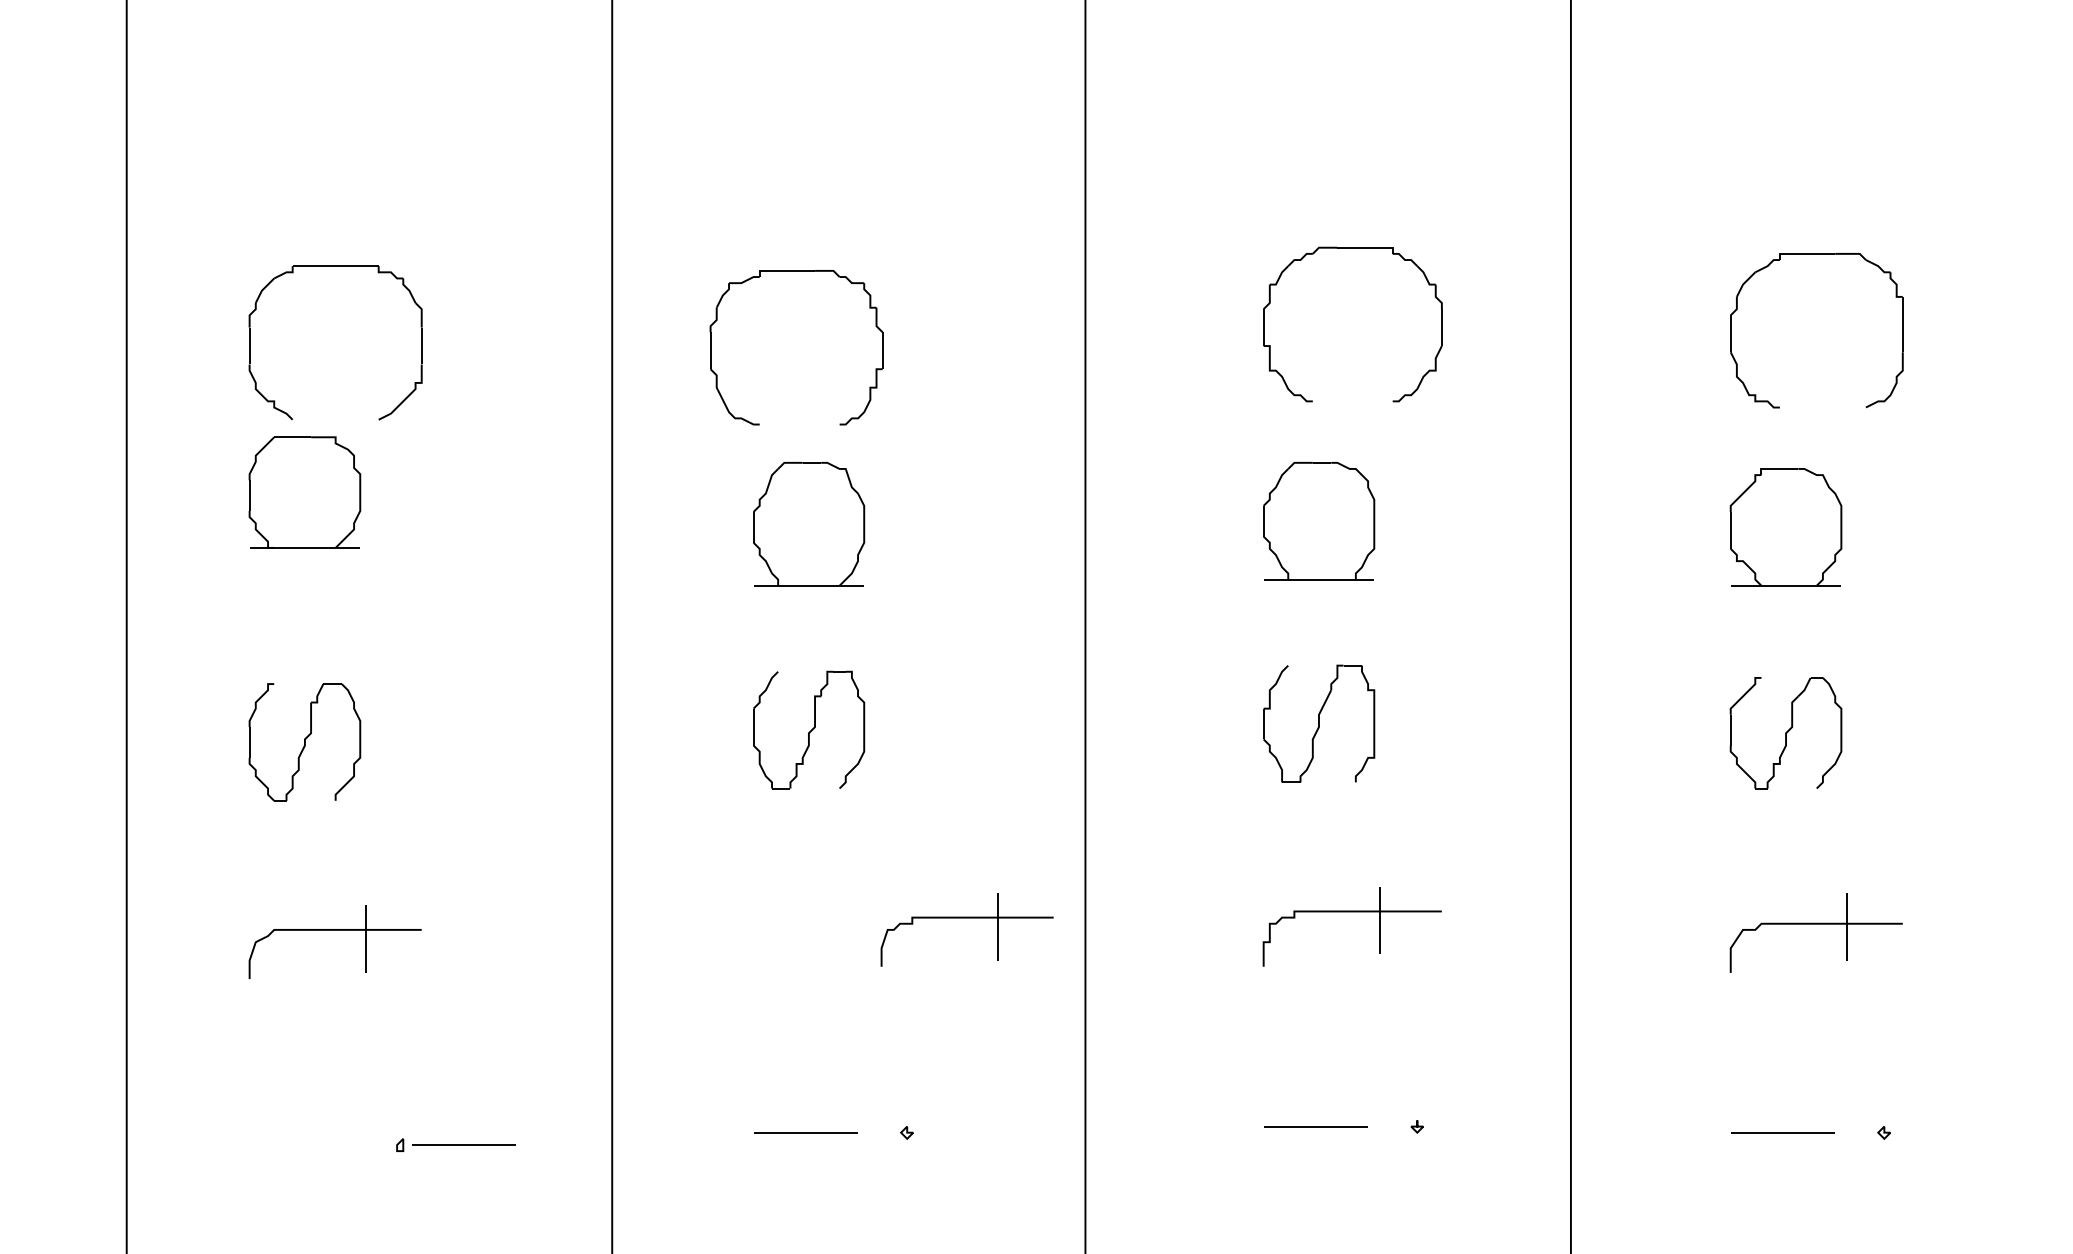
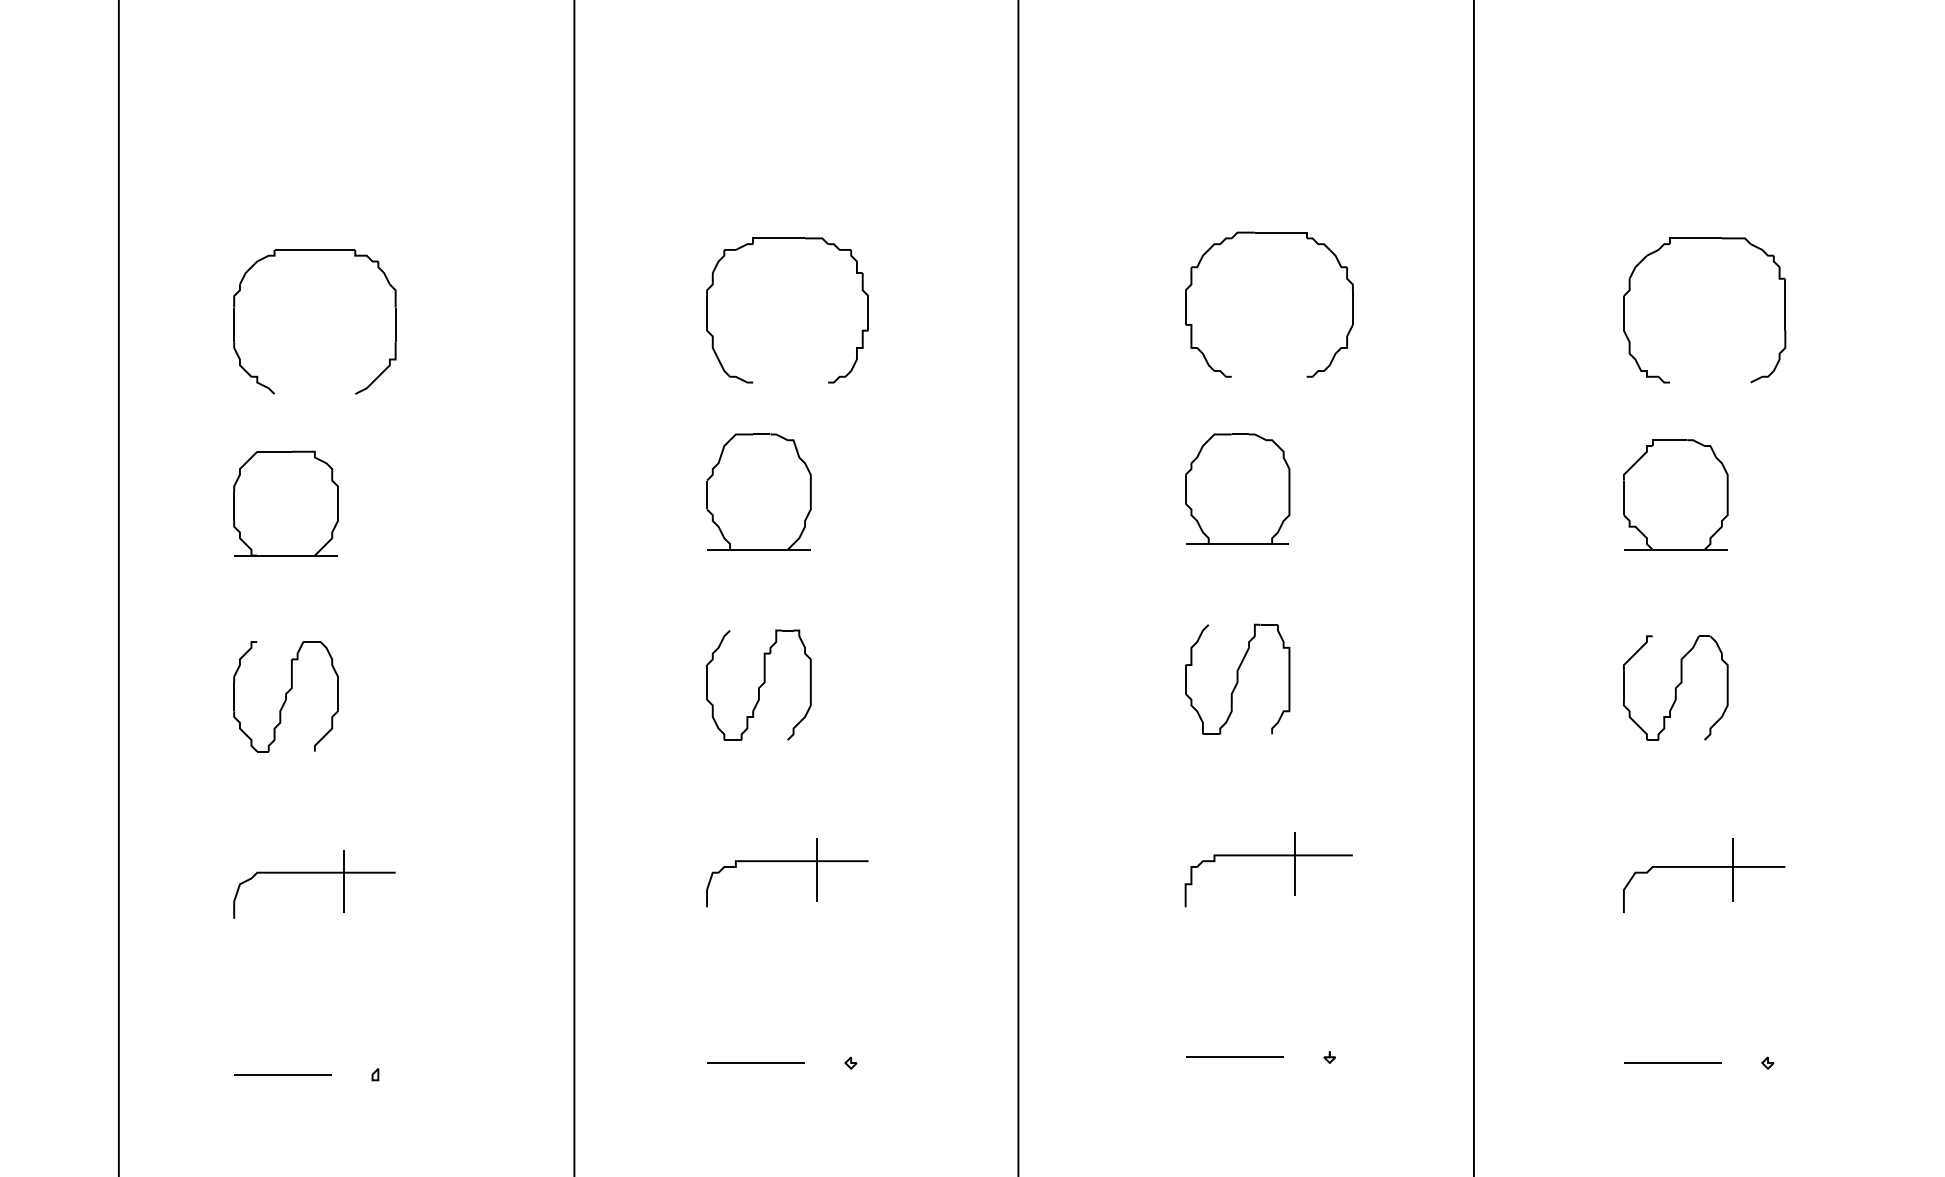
part: (796, 271) -> (787, 238), moved
part: (304, 492) -> (285, 503), moved
part: (966, 918) -> (786, 862), moved
line: (463, 1144) -> (282, 1074), moved

